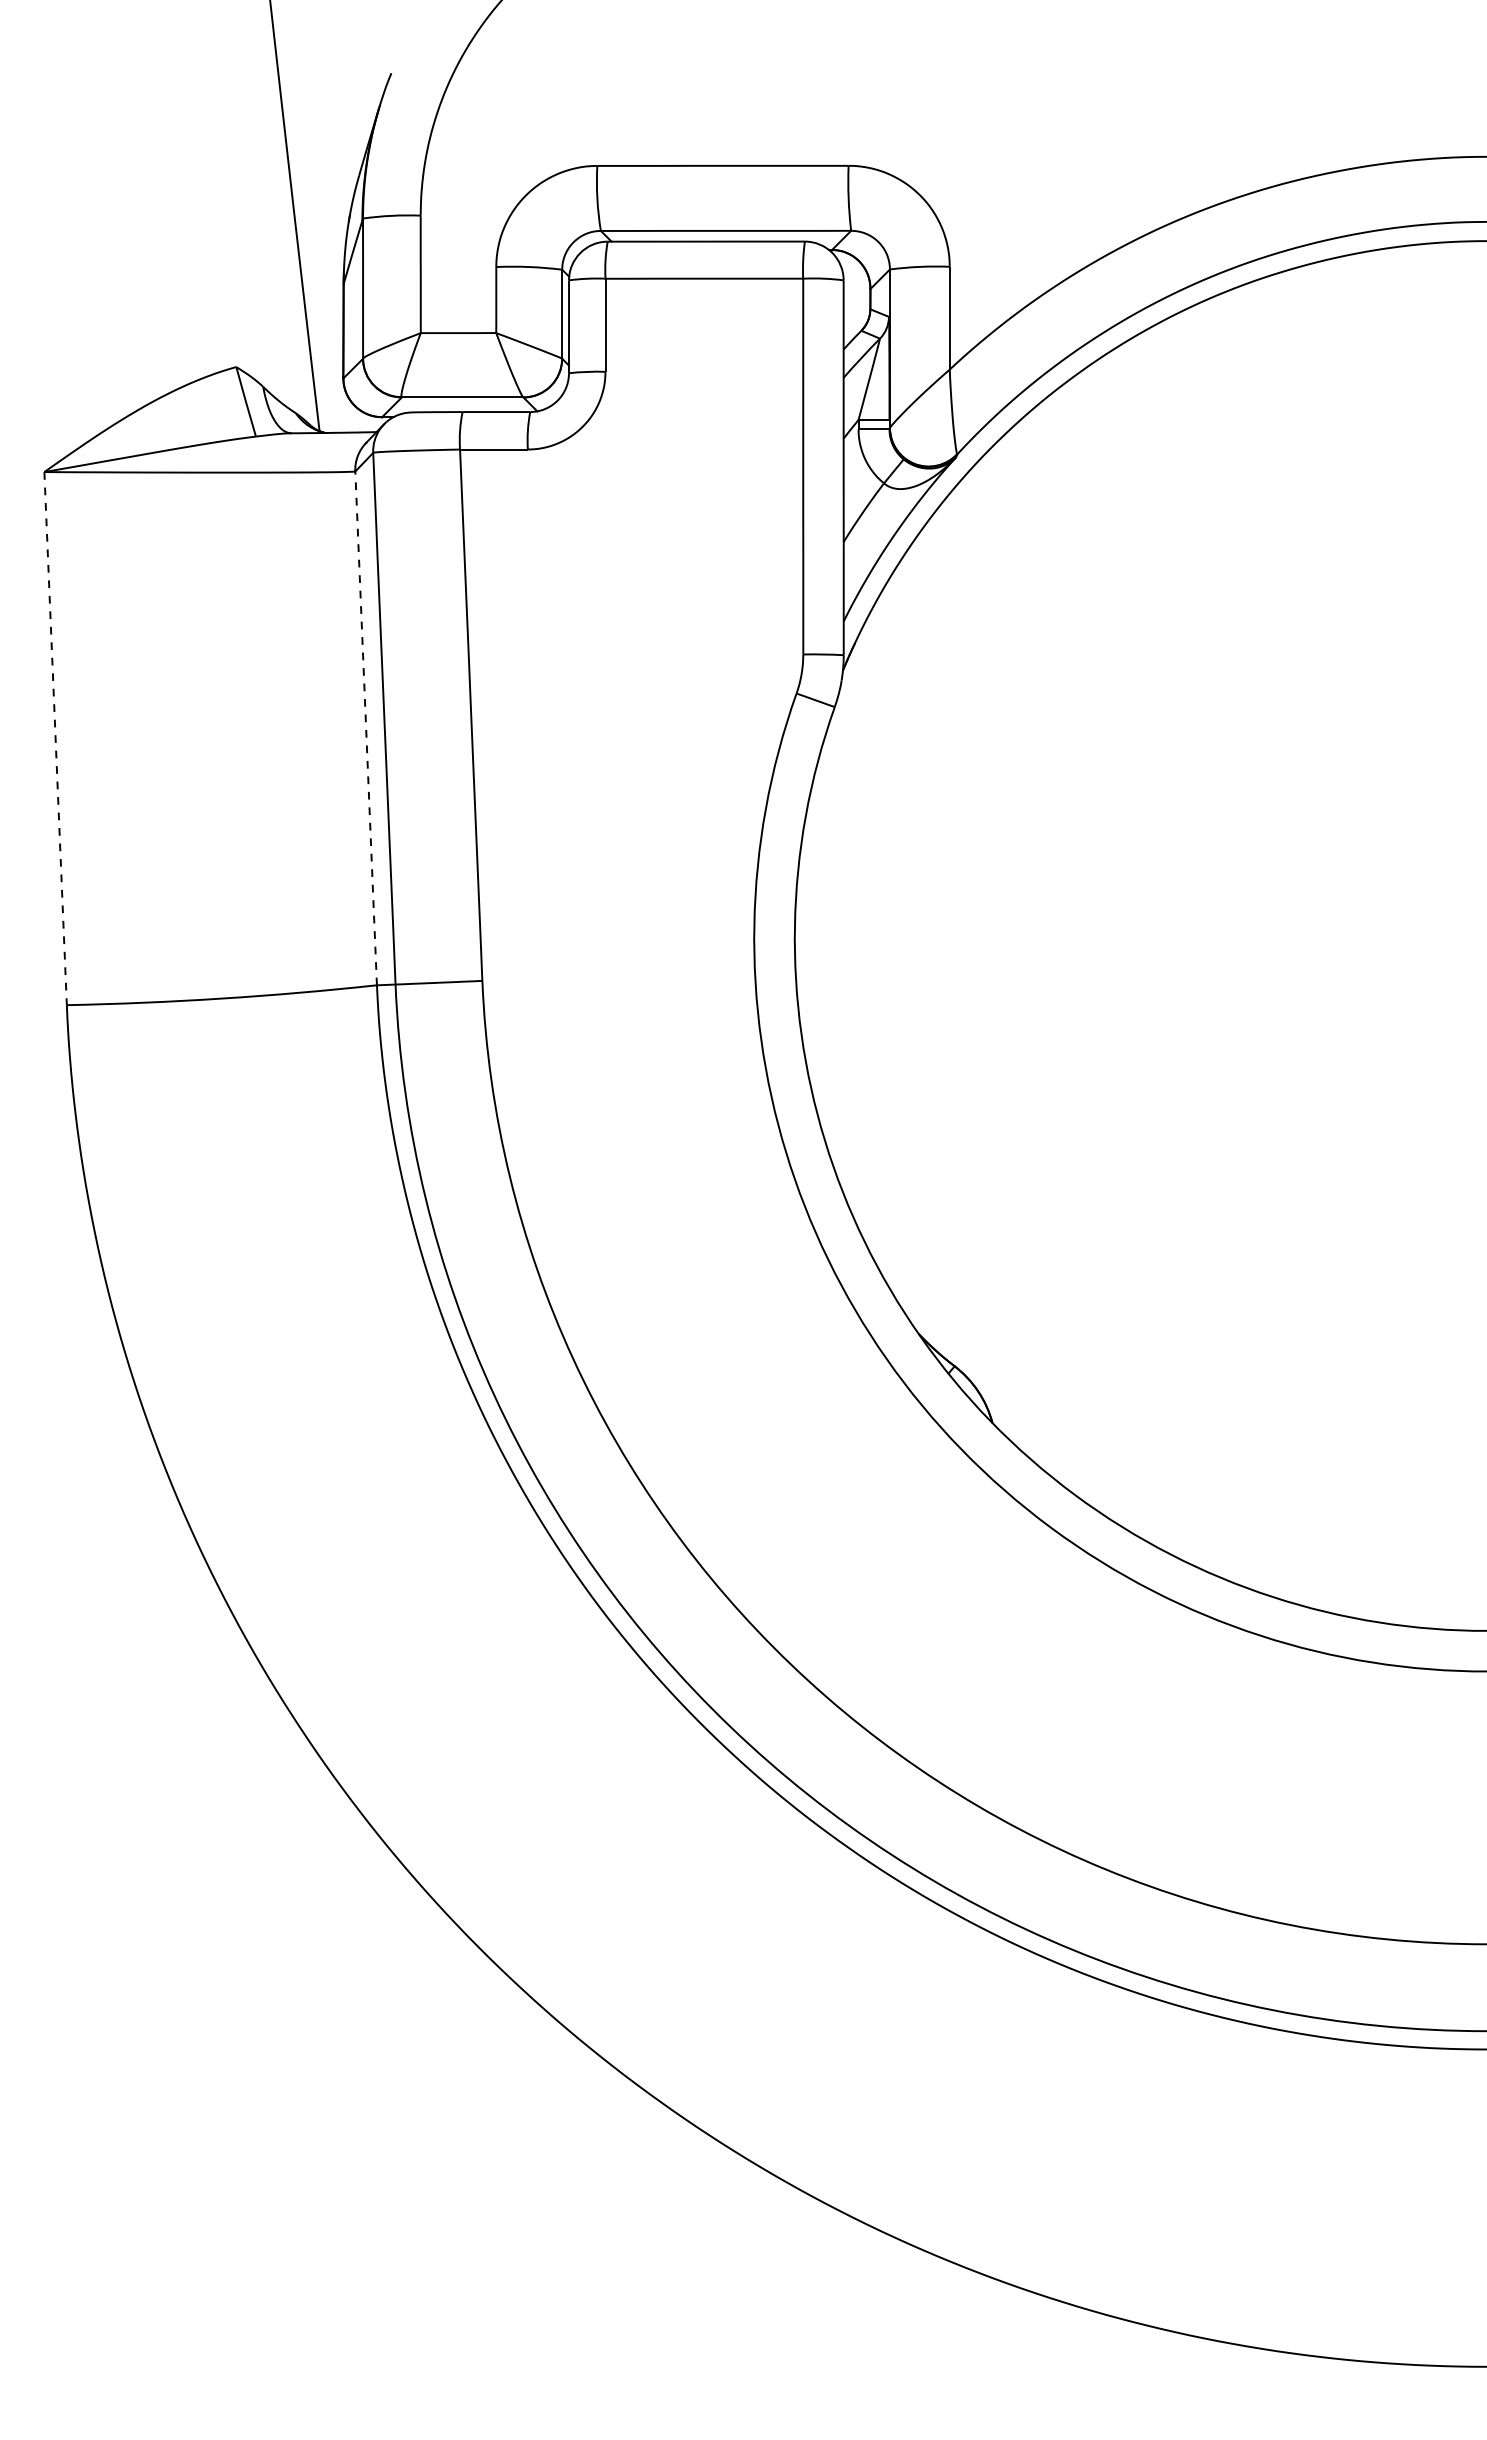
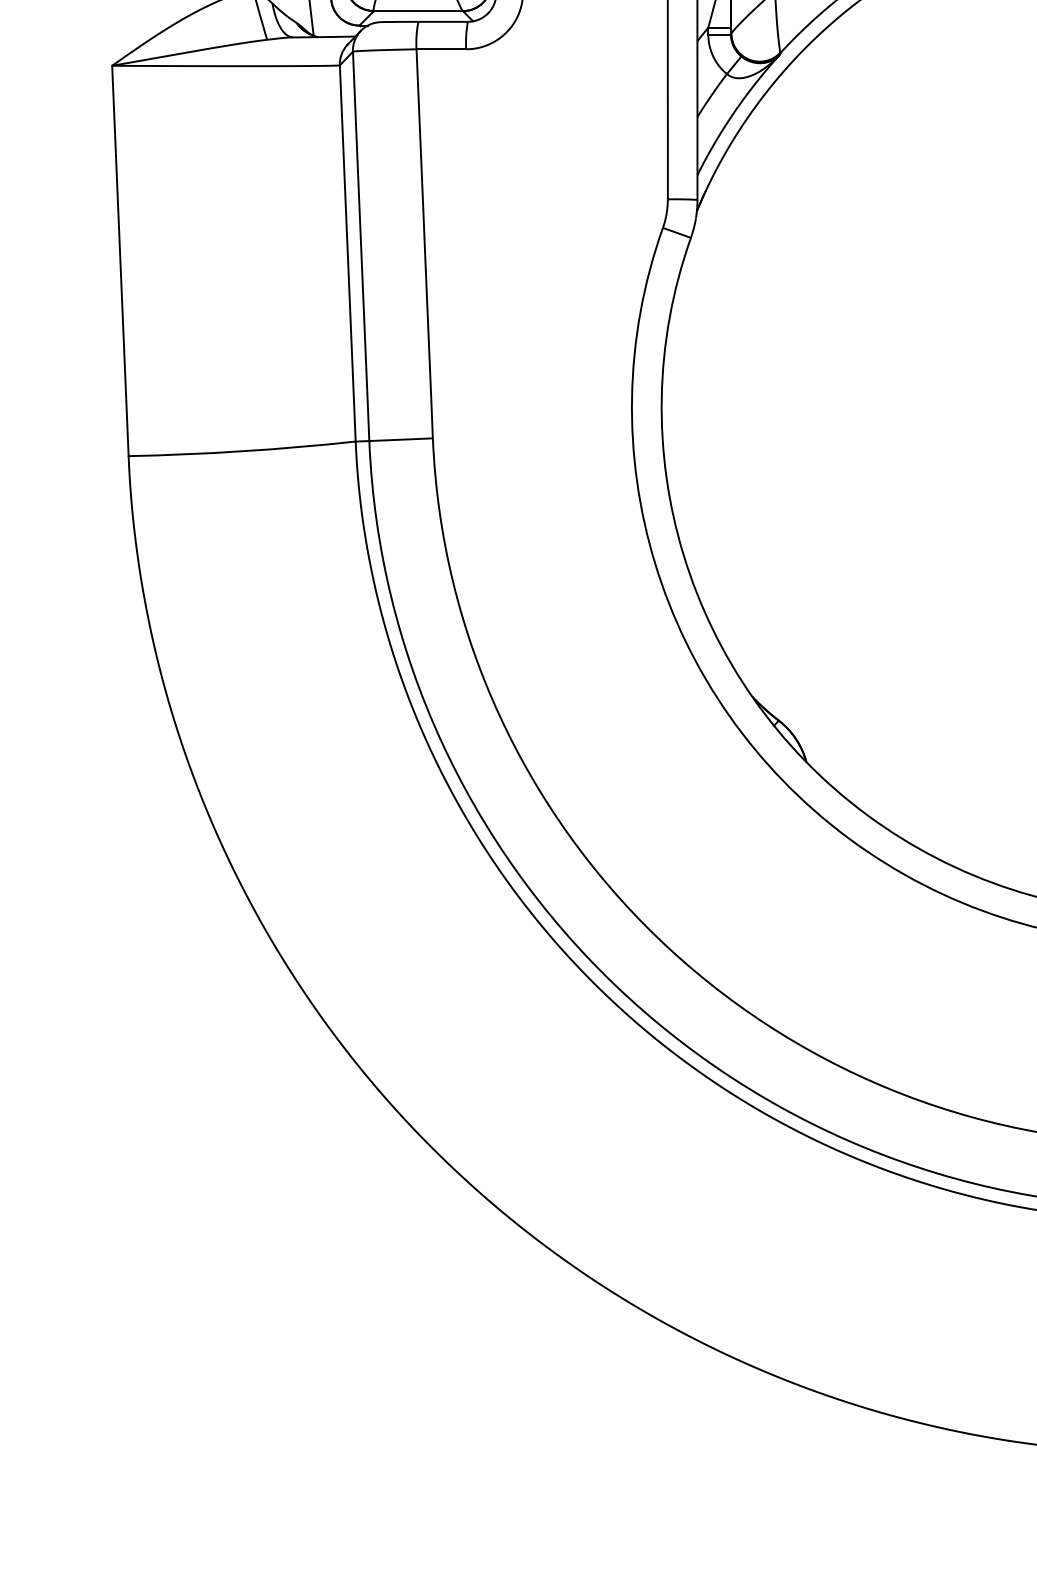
line: (366, 727) -> (348, 252), dashed -> solid
line: (55, 738) -> (120, 260), dashed -> solid

